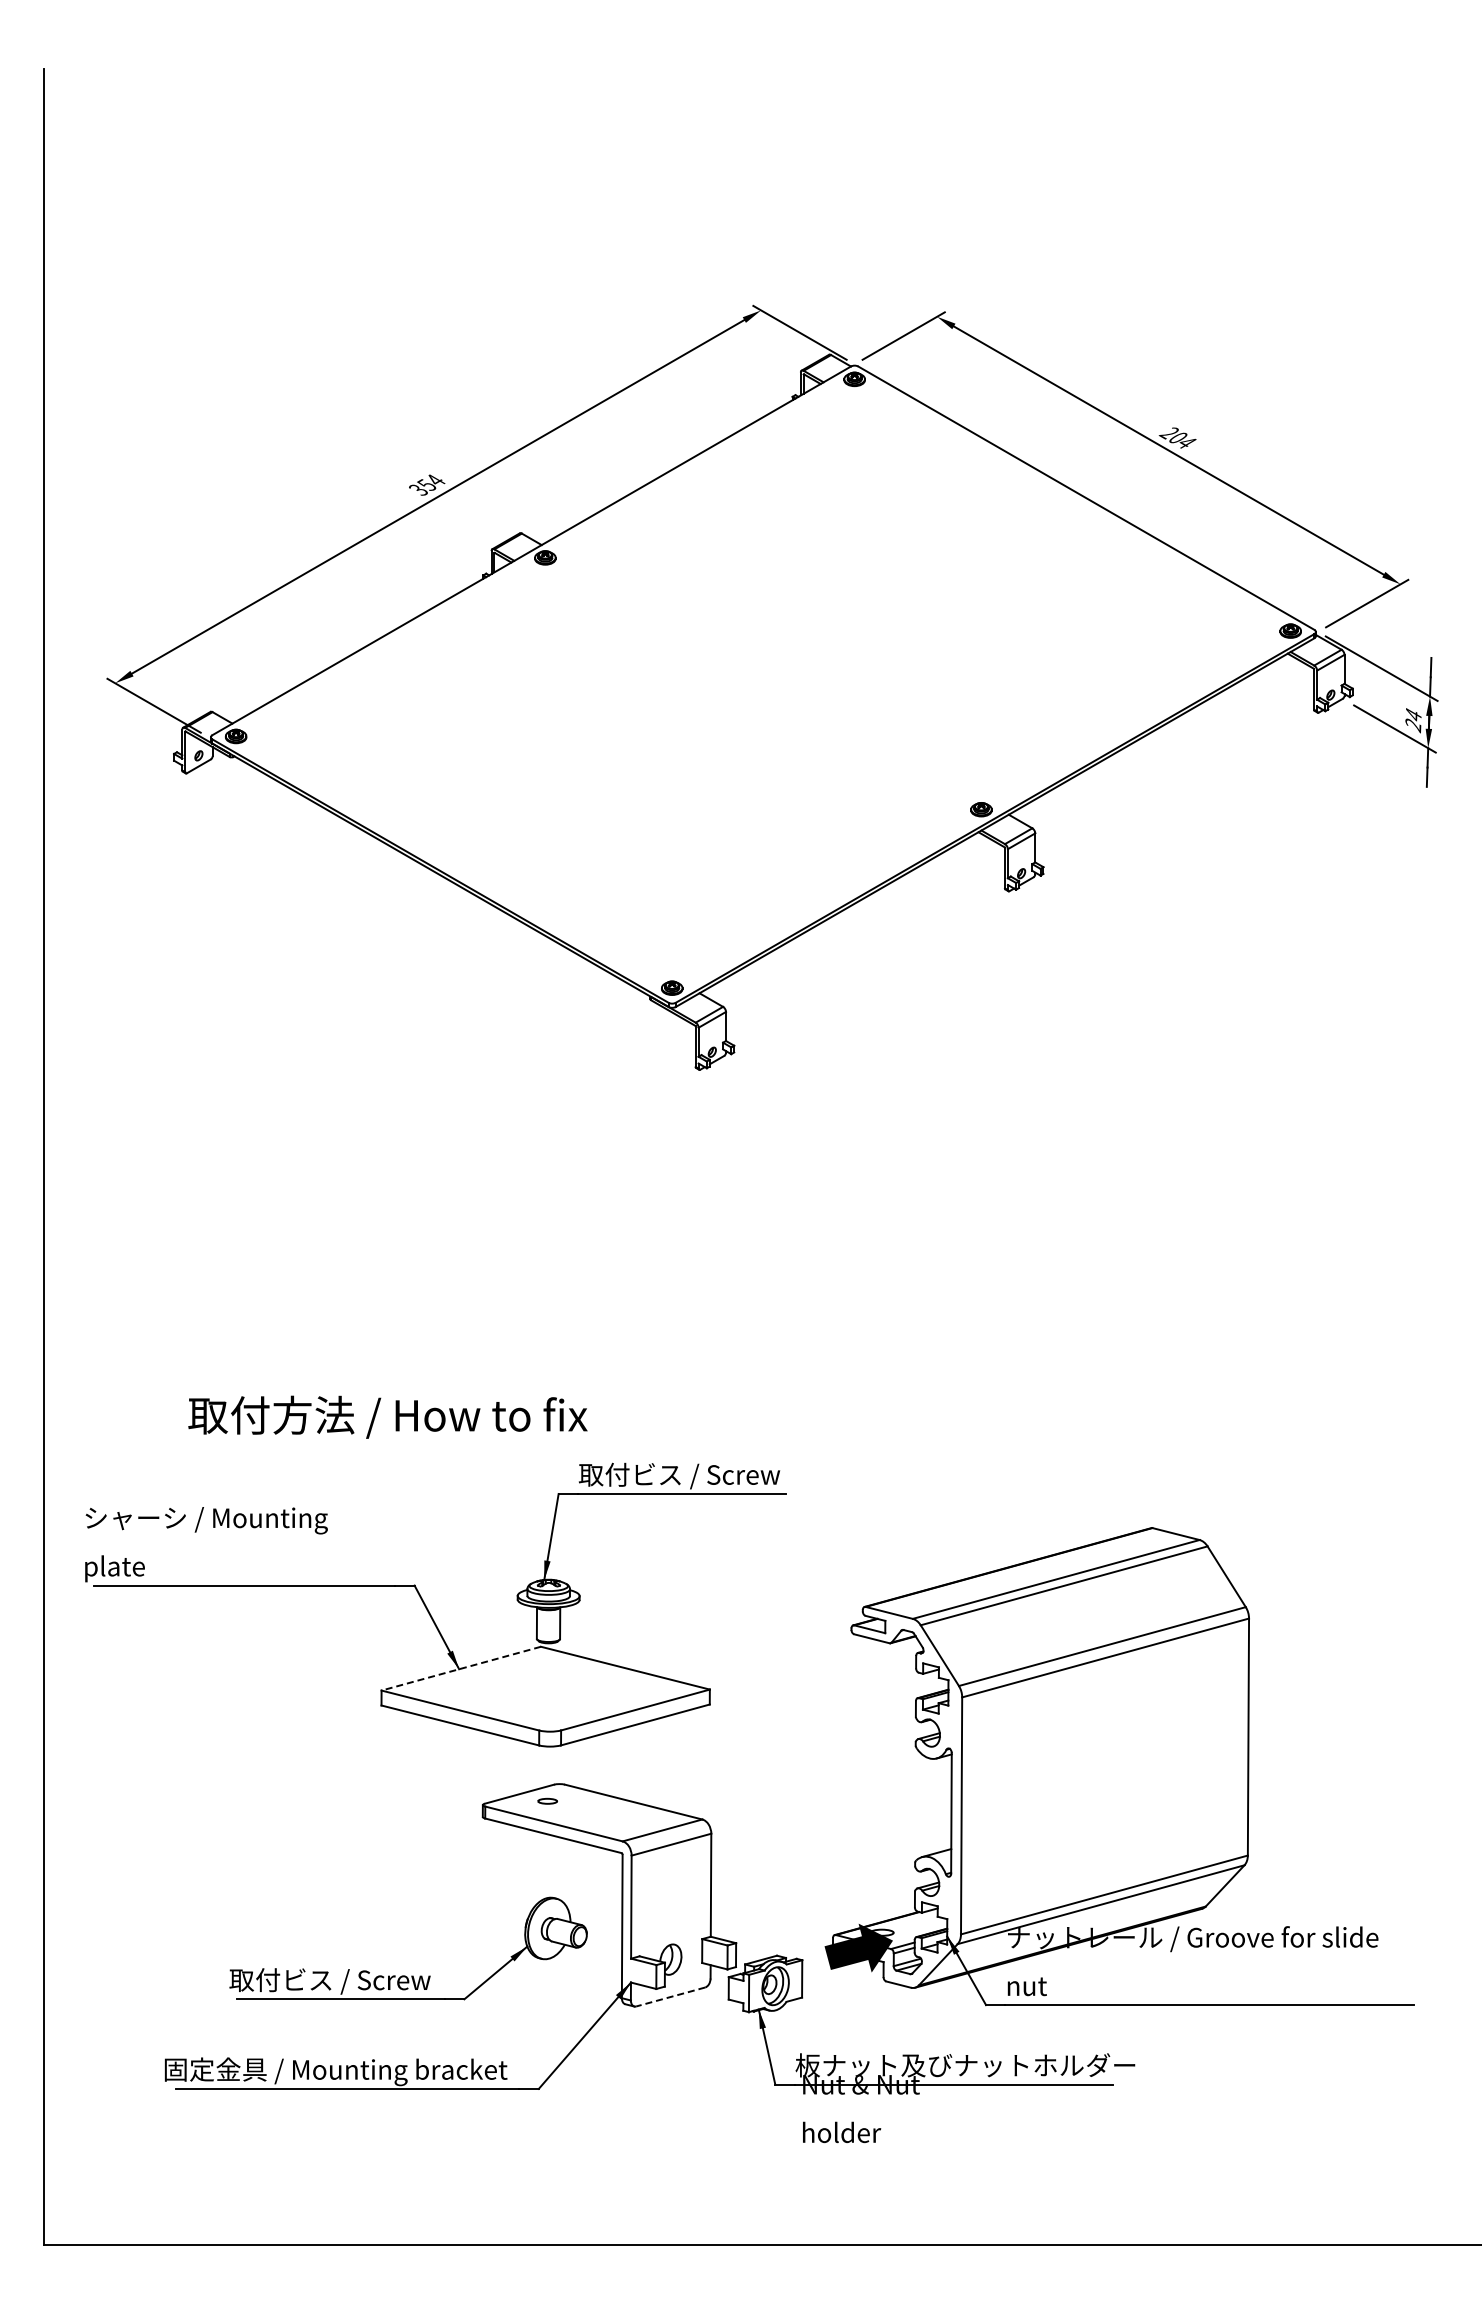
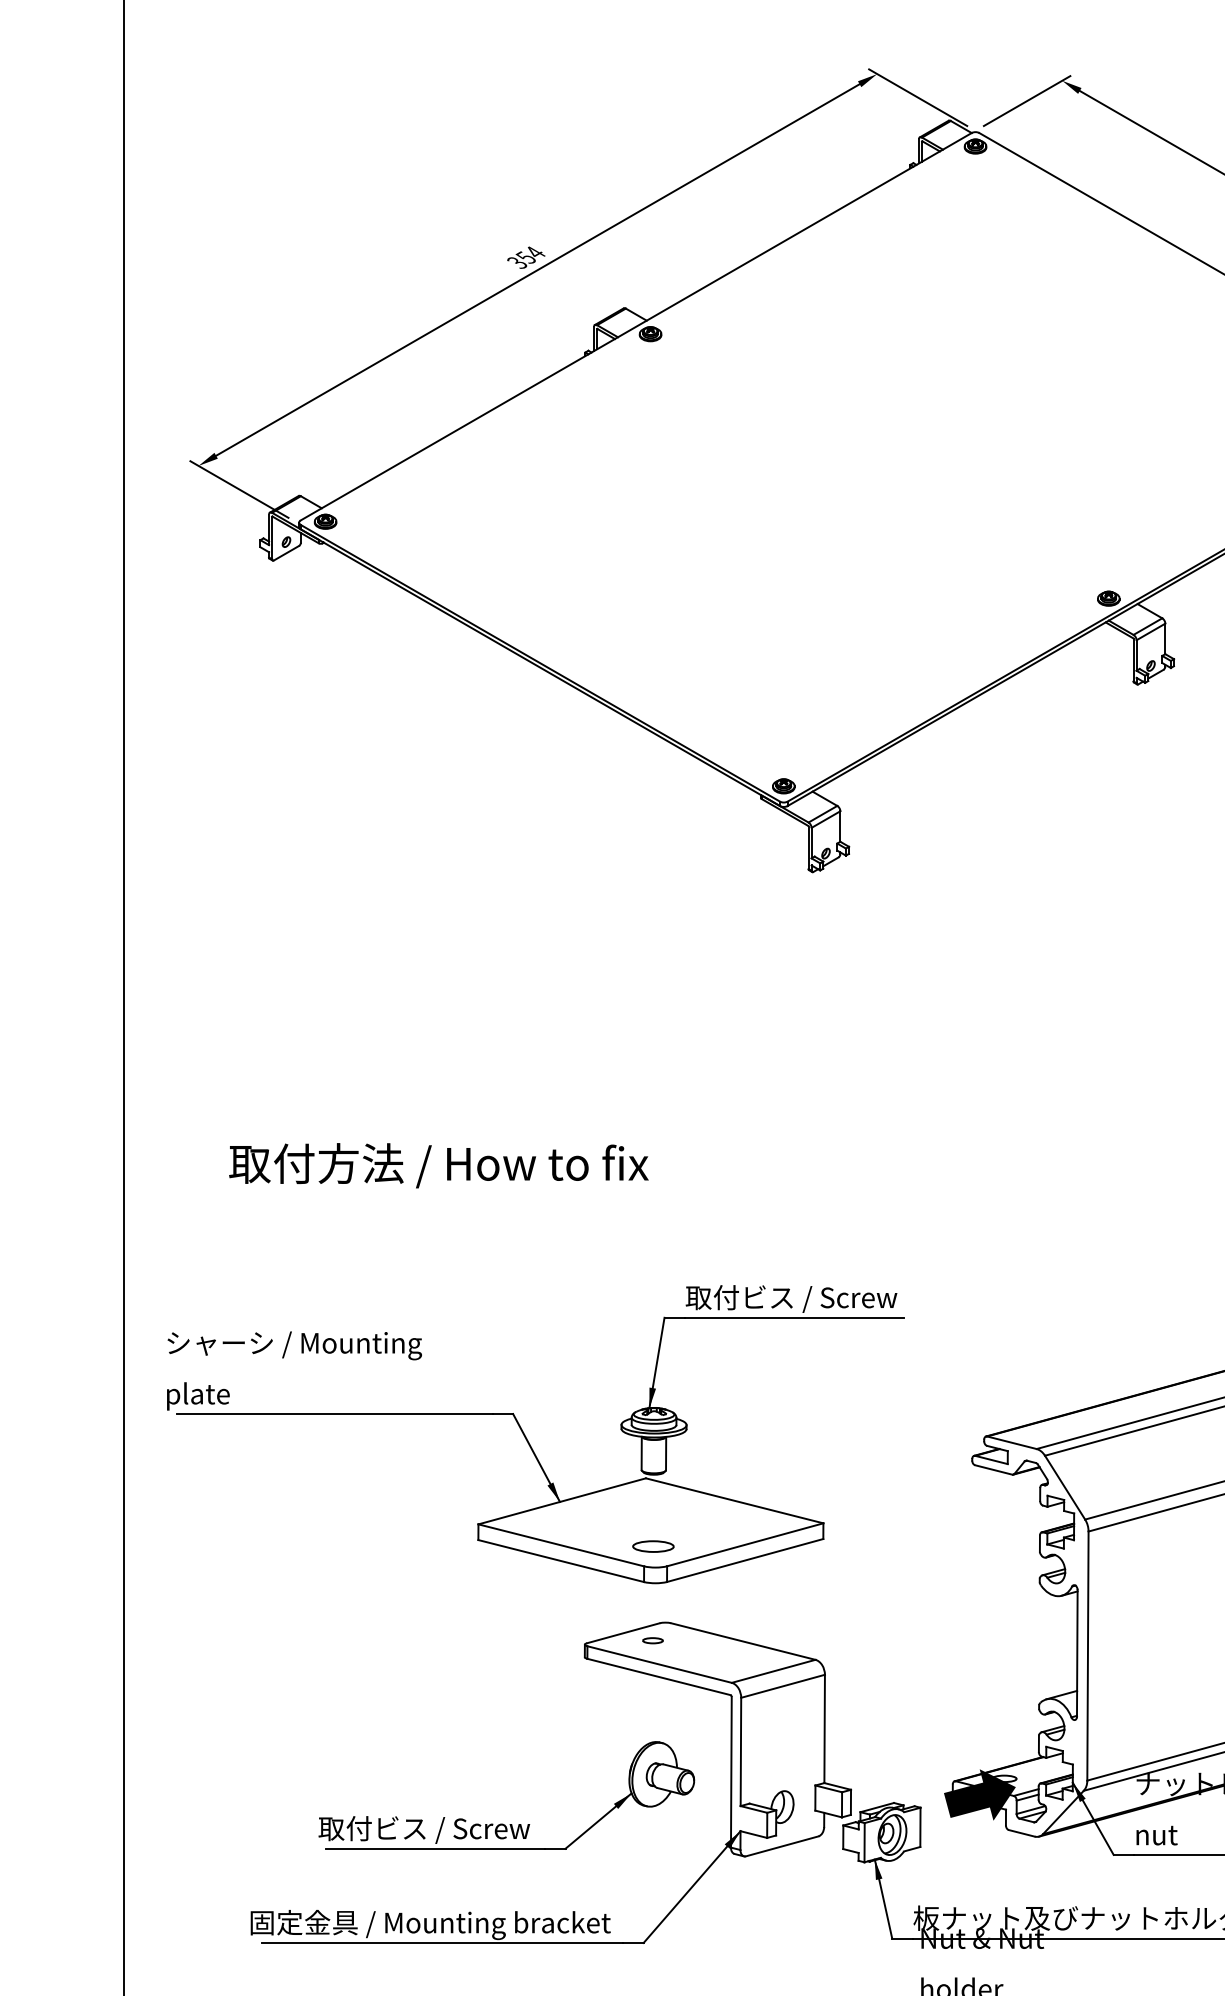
text: (387, 1416) -> (438, 1164), moved
line: (461, 1668) -> (562, 1501), dashed -> solid
part: (547, 1711) -> (652, 1546), added
line: (670, 1997) -> (782, 1846), dashed -> solid

